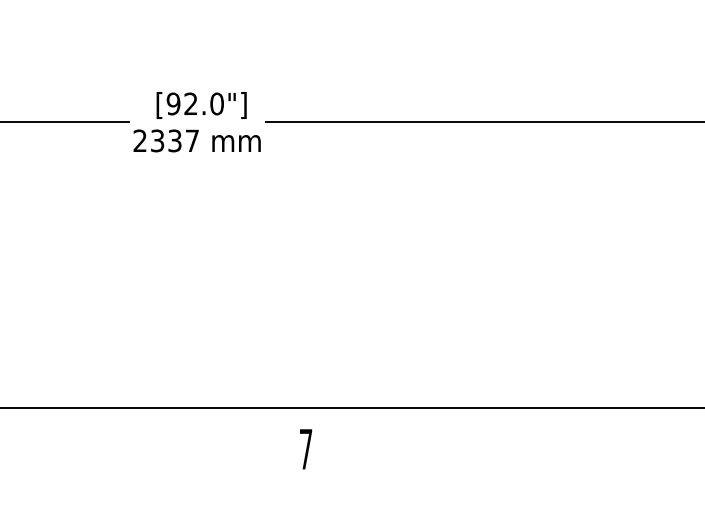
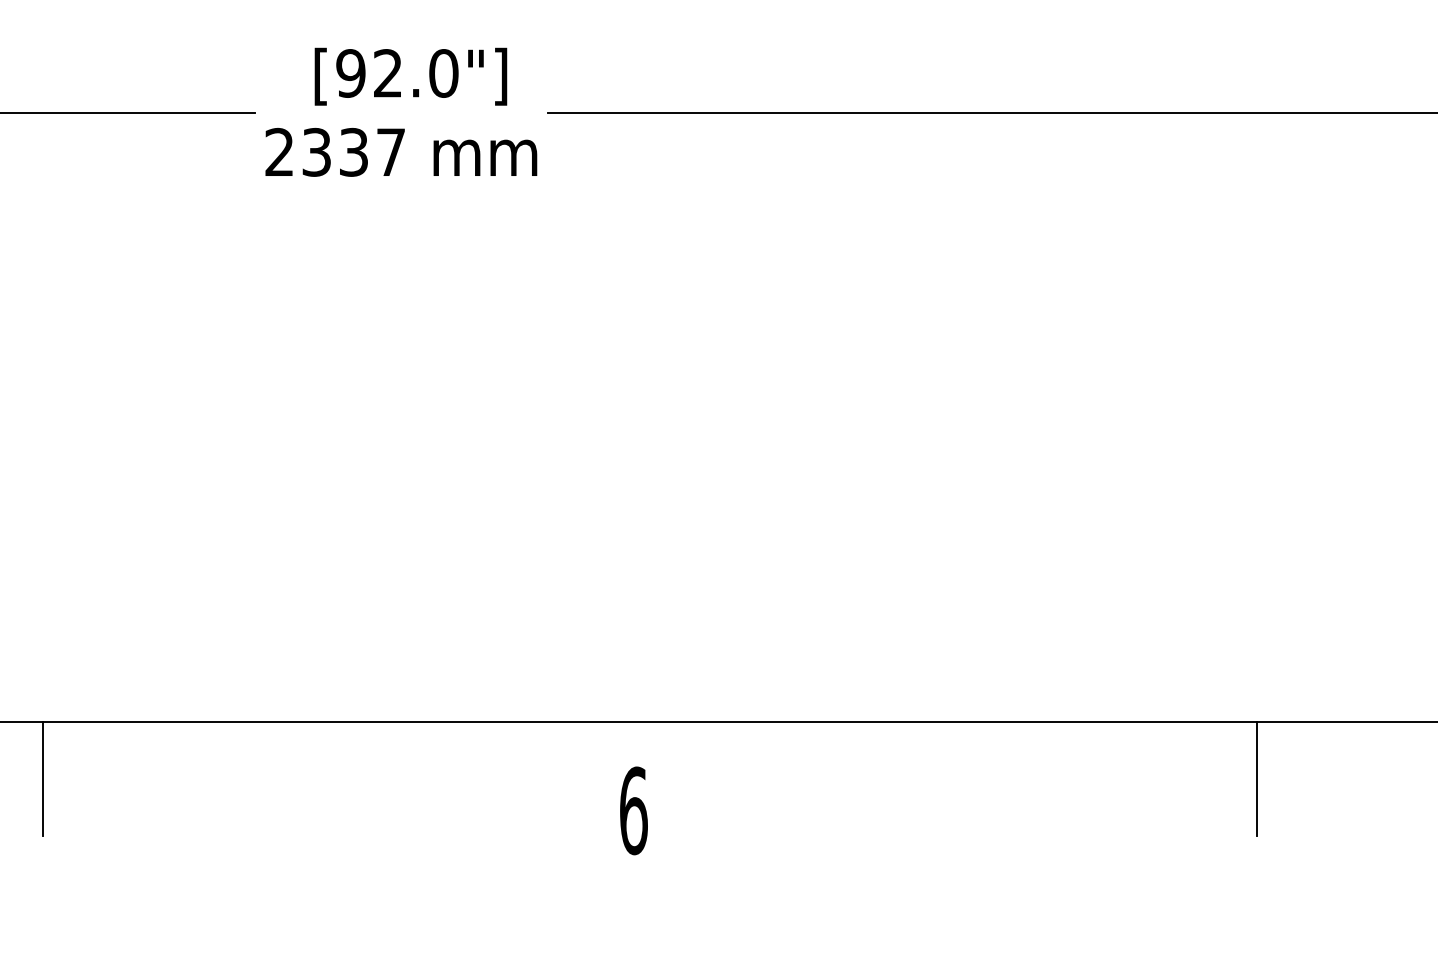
line: (29, 433) -> (43, 777), added
line: (597, 433) -> (1256, 777), added
text: (305, 449) -> (632, 811), 7 -> 6

